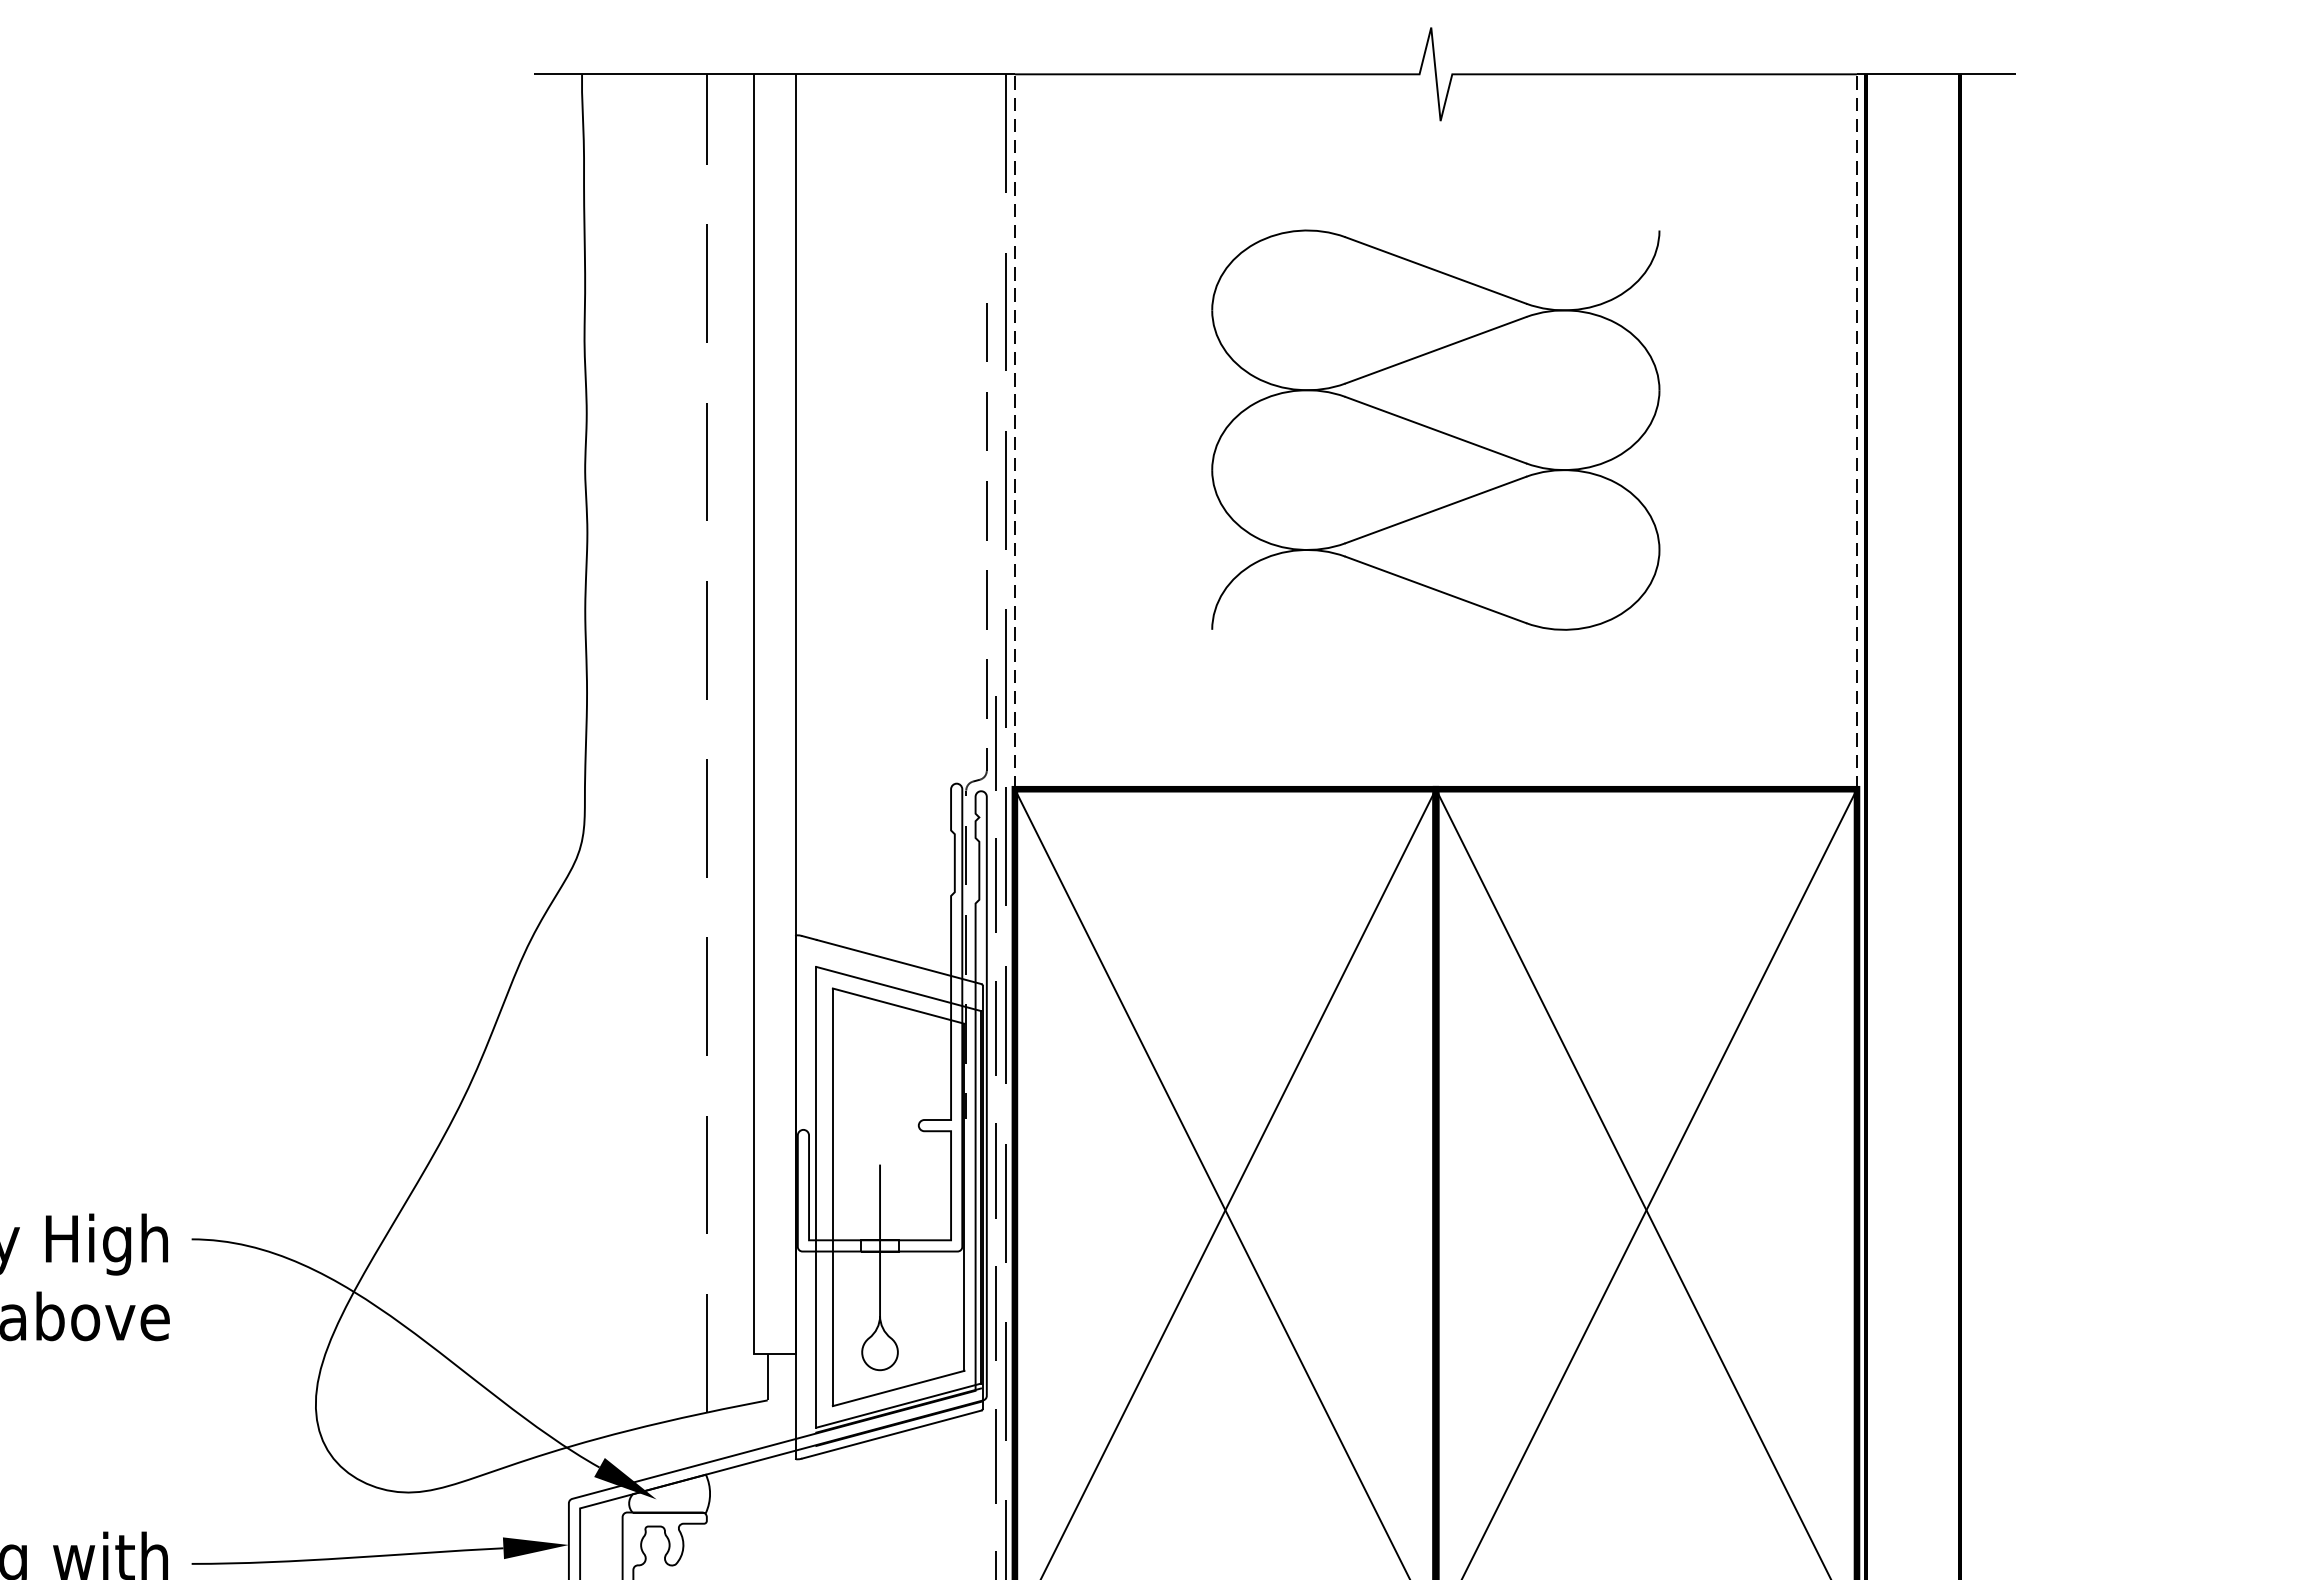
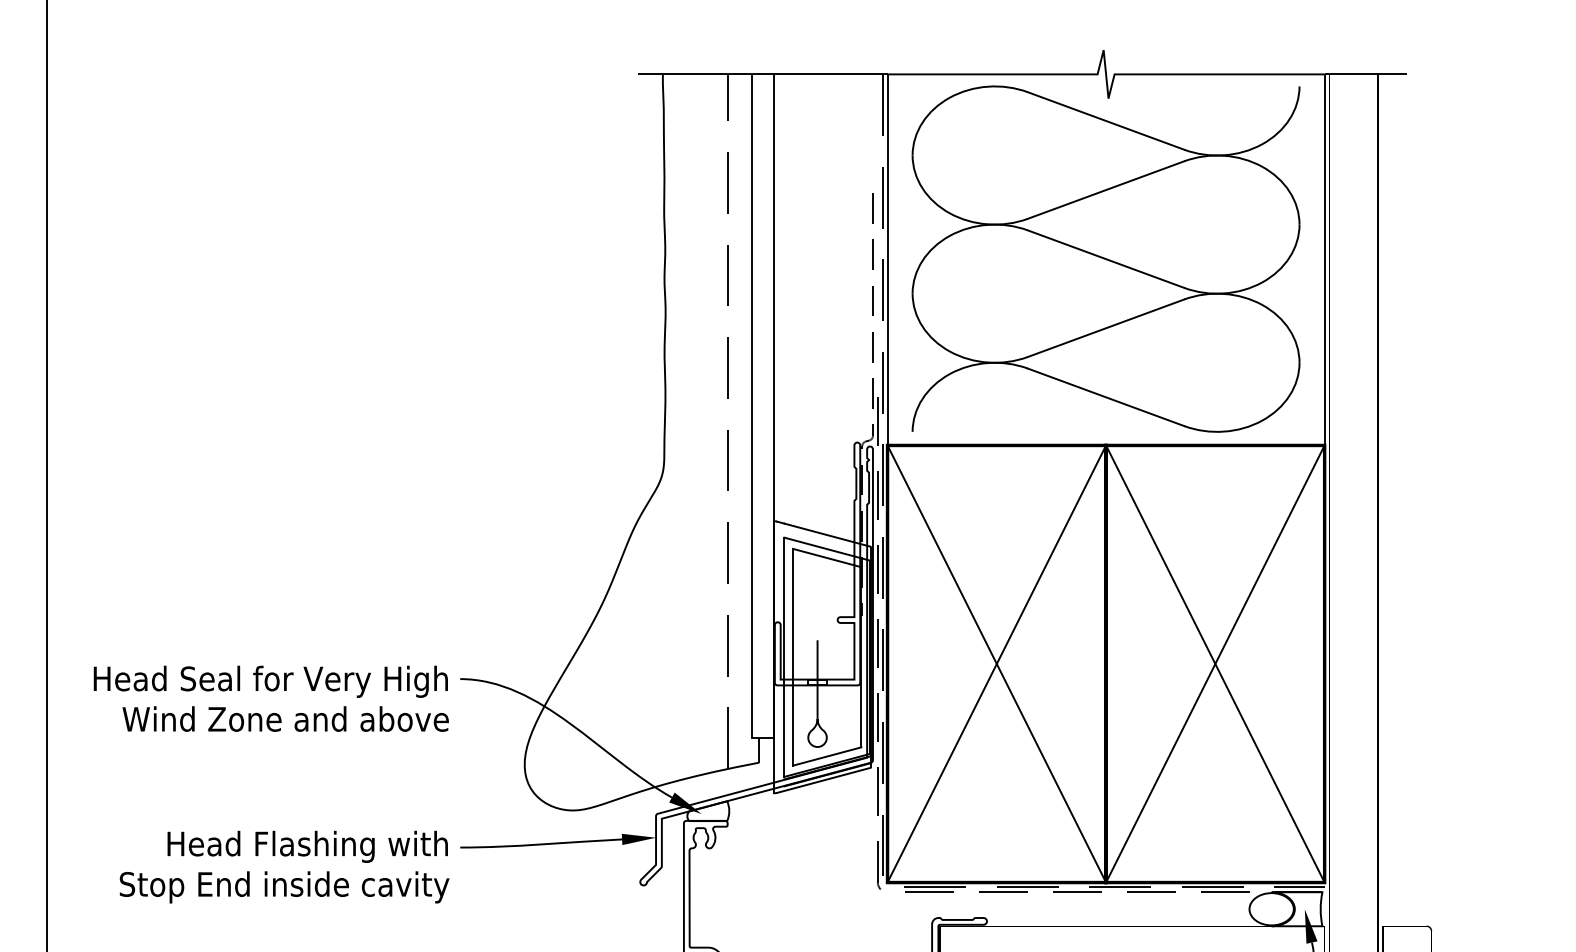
part: (1434, 429) -> (1105, 258), size x1.67
line: (1014, 430) -> (887, 259), dashed -> solid
line: (1856, 430) -> (1324, 259), dashed -> solid

